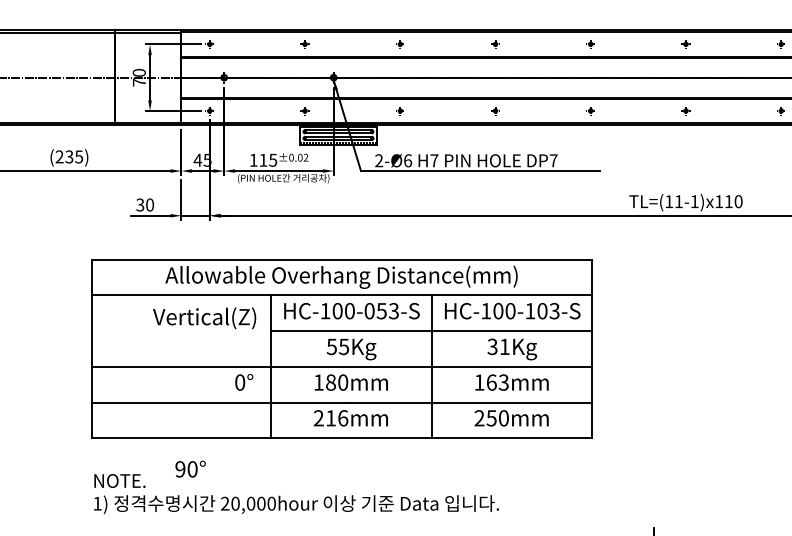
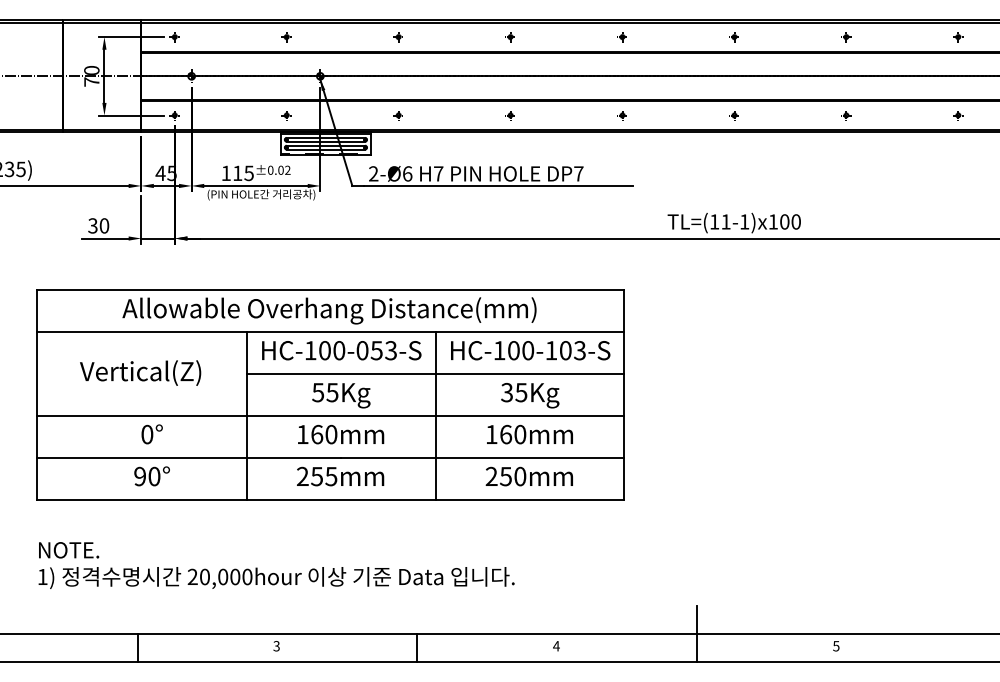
text: (728, 201) -> (784, 221), TL=(11-1)x110 -> TL=(11-1)x100
text: (204, 317) -> (140, 372), moved
text: (504, 346) -> (521, 392), 31Kg -> 35Kg
text: (243, 382) -> (151, 434), moved
text: (331, 382) -> (317, 434), 180mm -> 160mm
text: (504, 382) -> (520, 434), 163mm -> 160mm
text: (337, 418) -> (324, 476), 216mm -> 255mm
text: (190, 469) -> (151, 476), moved

